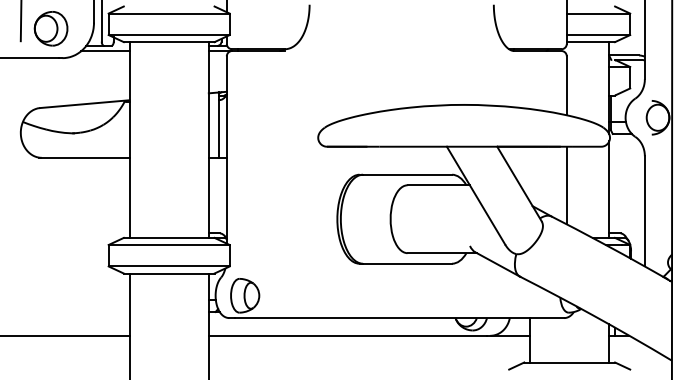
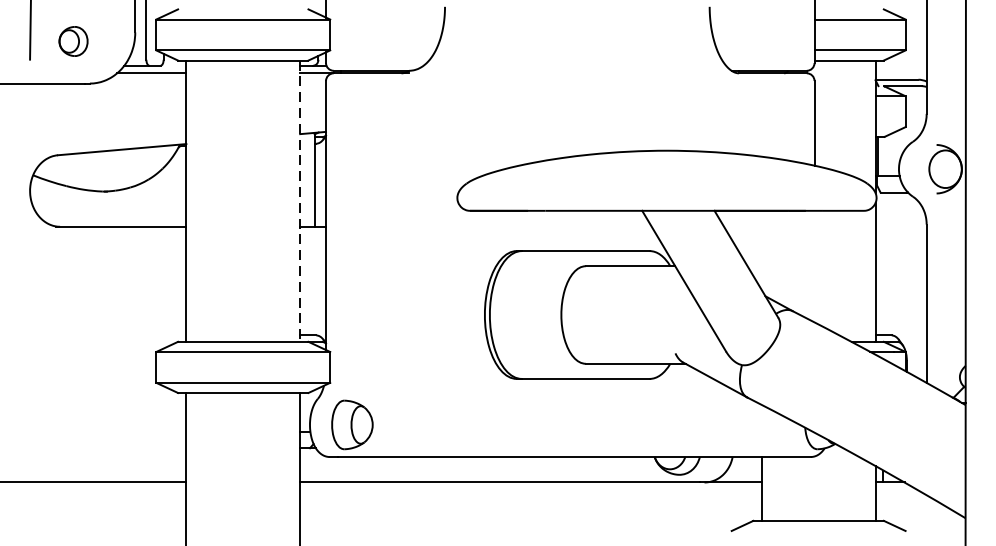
part: (50, 28) -> (72, 40), size x0.6
line: (208, 140) -> (299, 201), solid -> dashed
line: (566, 185) -> (814, 266), removed

